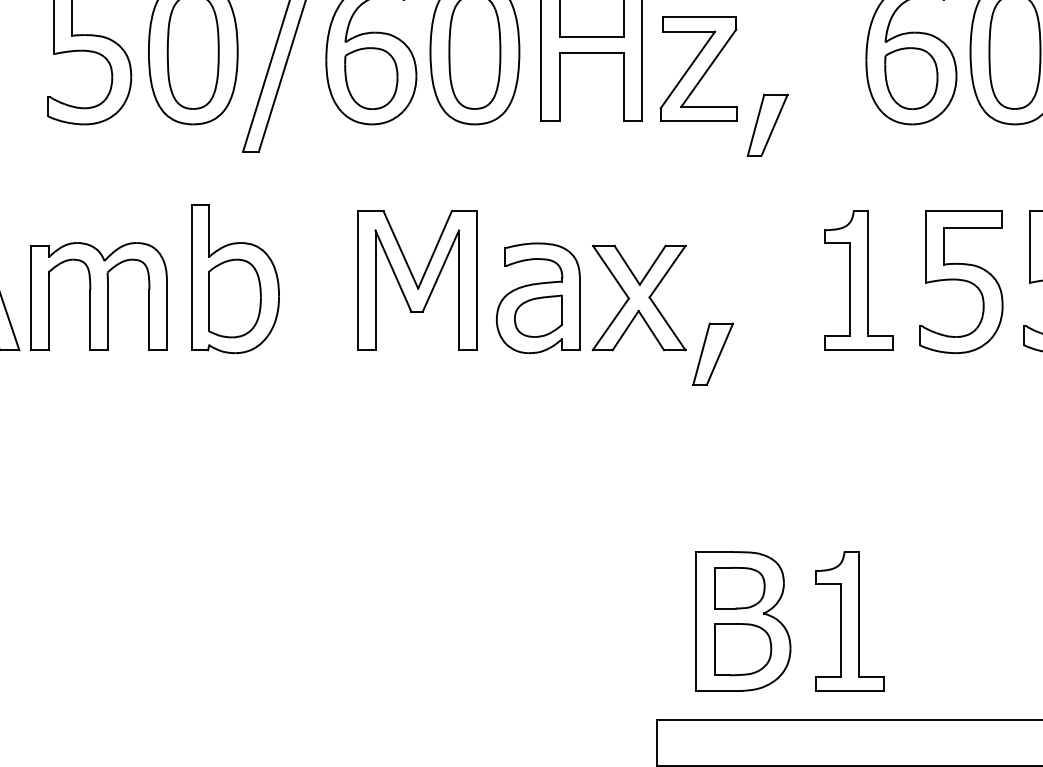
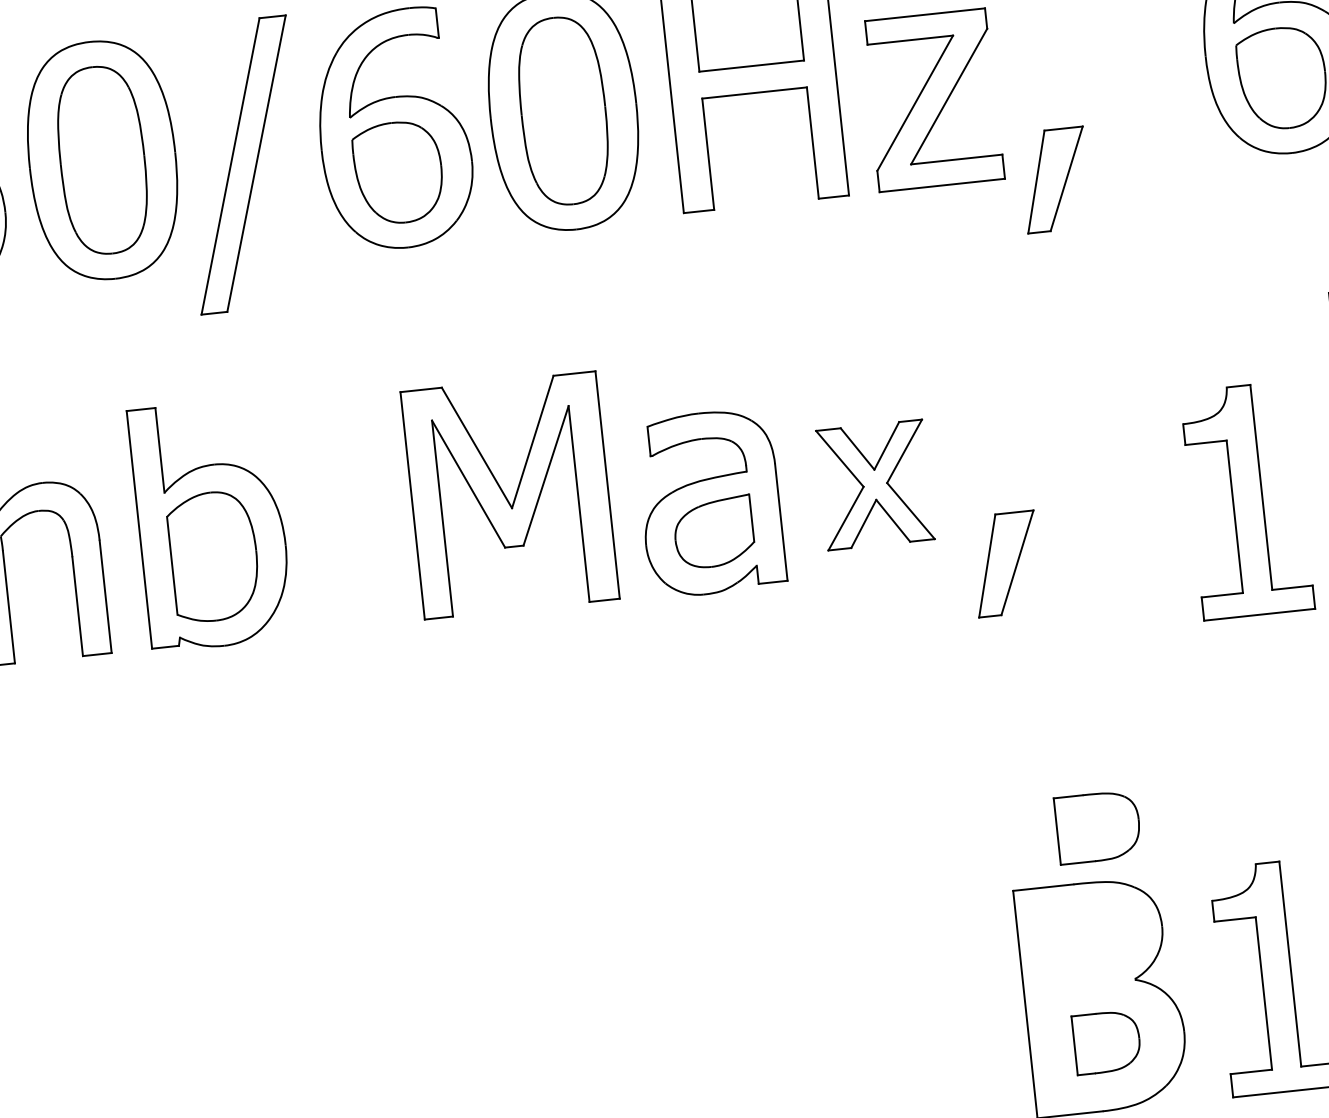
part: (858, 280) -> (1246, 500), moved
part: (638, 297) -> (874, 484), size x0.7
part: (739, 588) -> (1097, 827), moved
part: (743, 649) -> (1107, 1041), size x0.7

